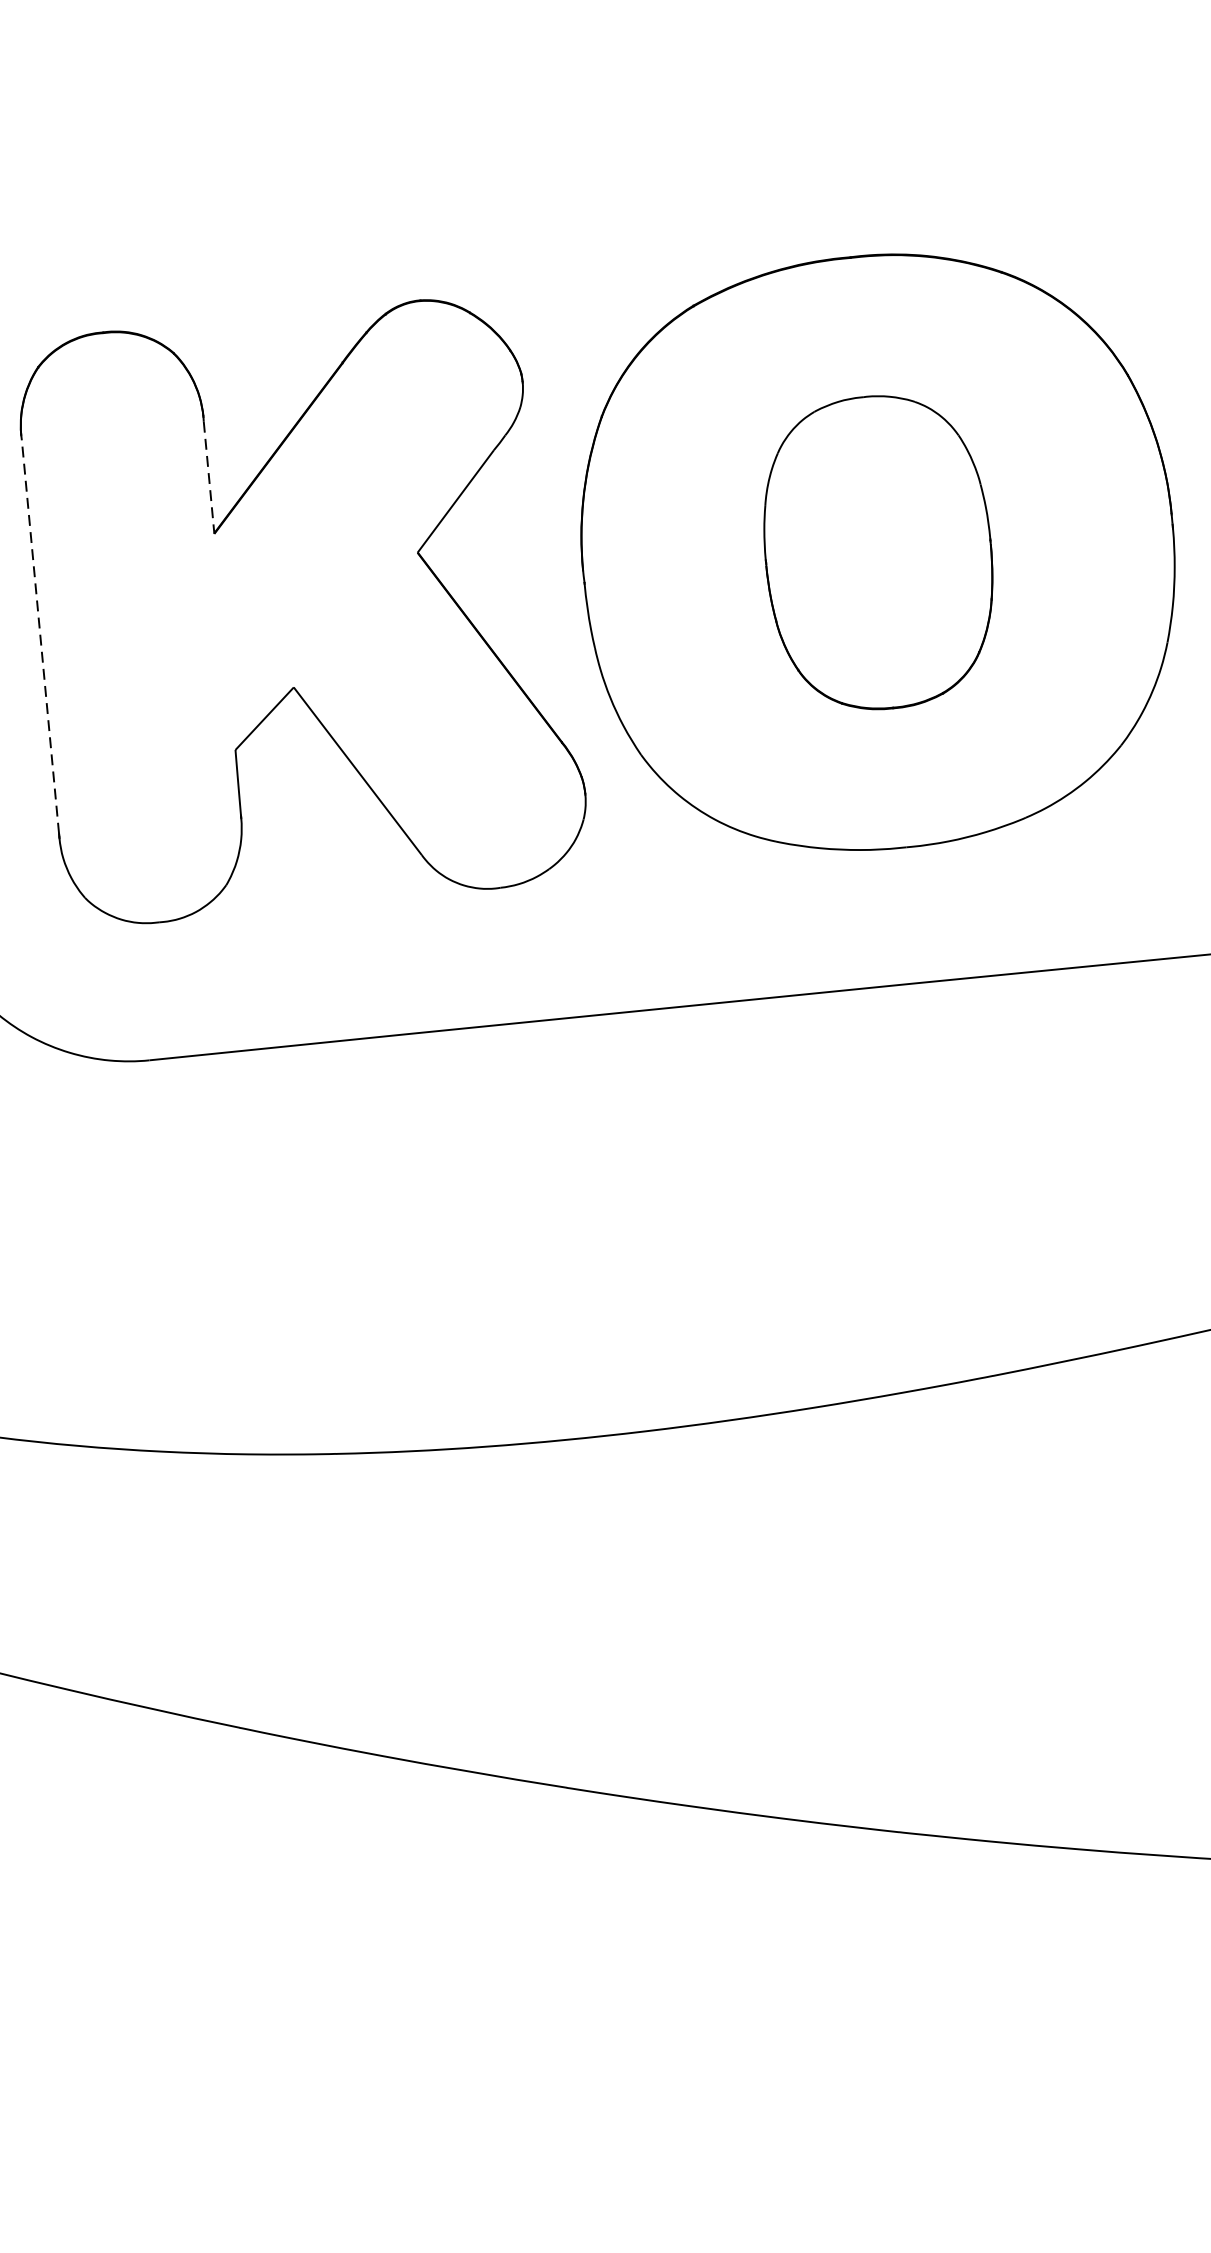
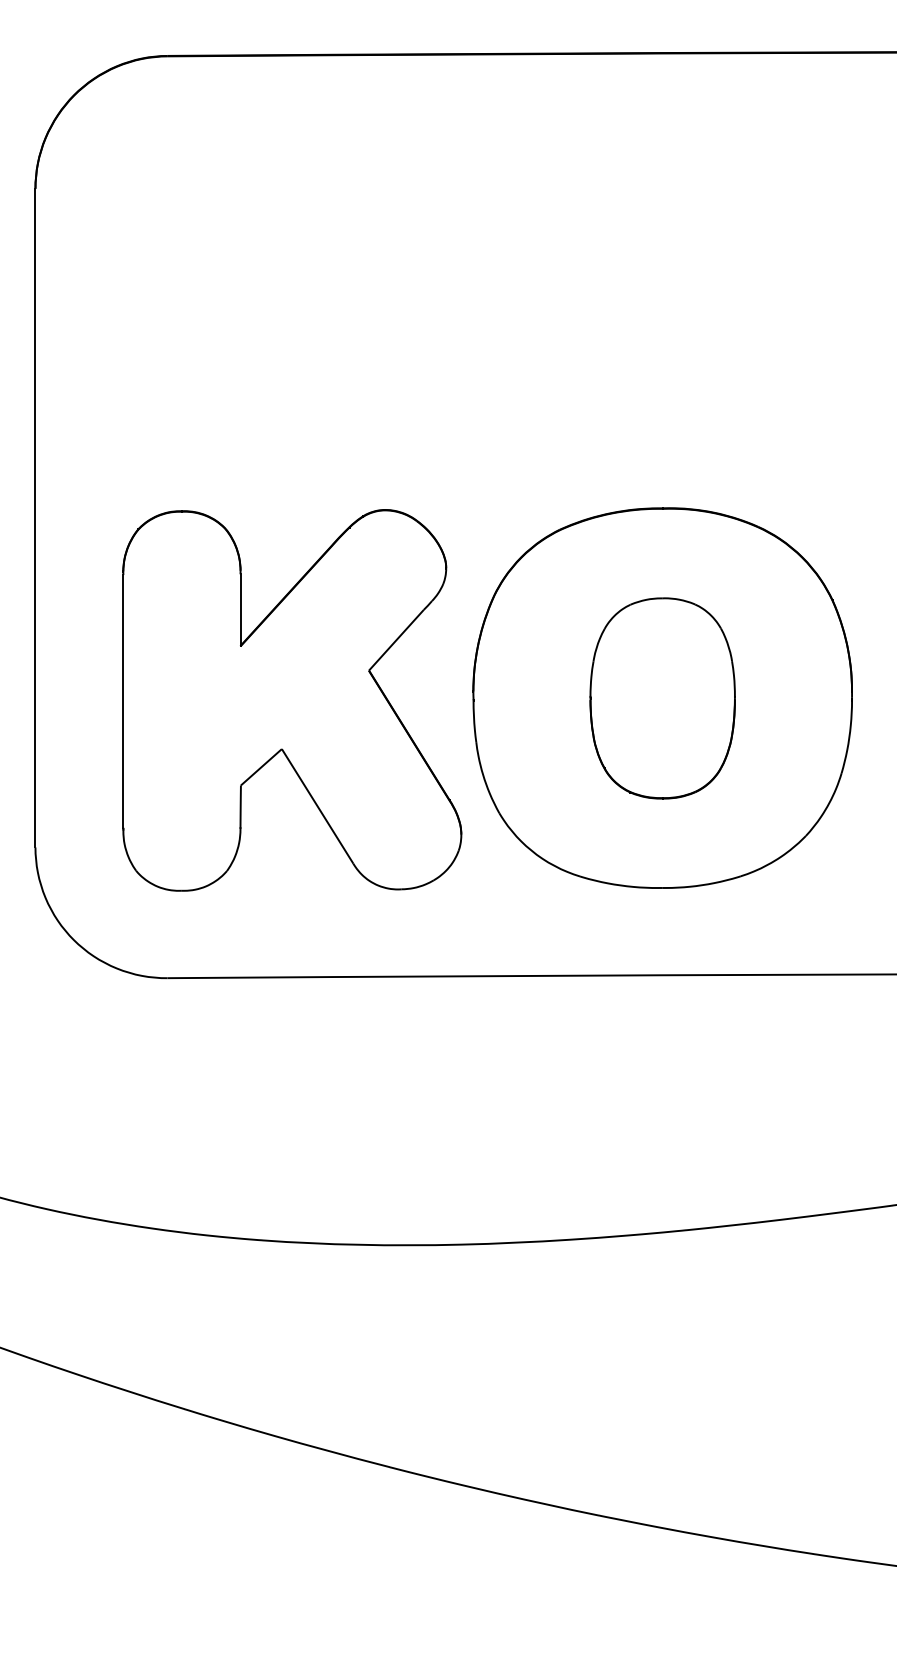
line: (209, 478) -> (240, 610), dashed -> solid
line: (40, 636) -> (123, 701), dashed -> solid

